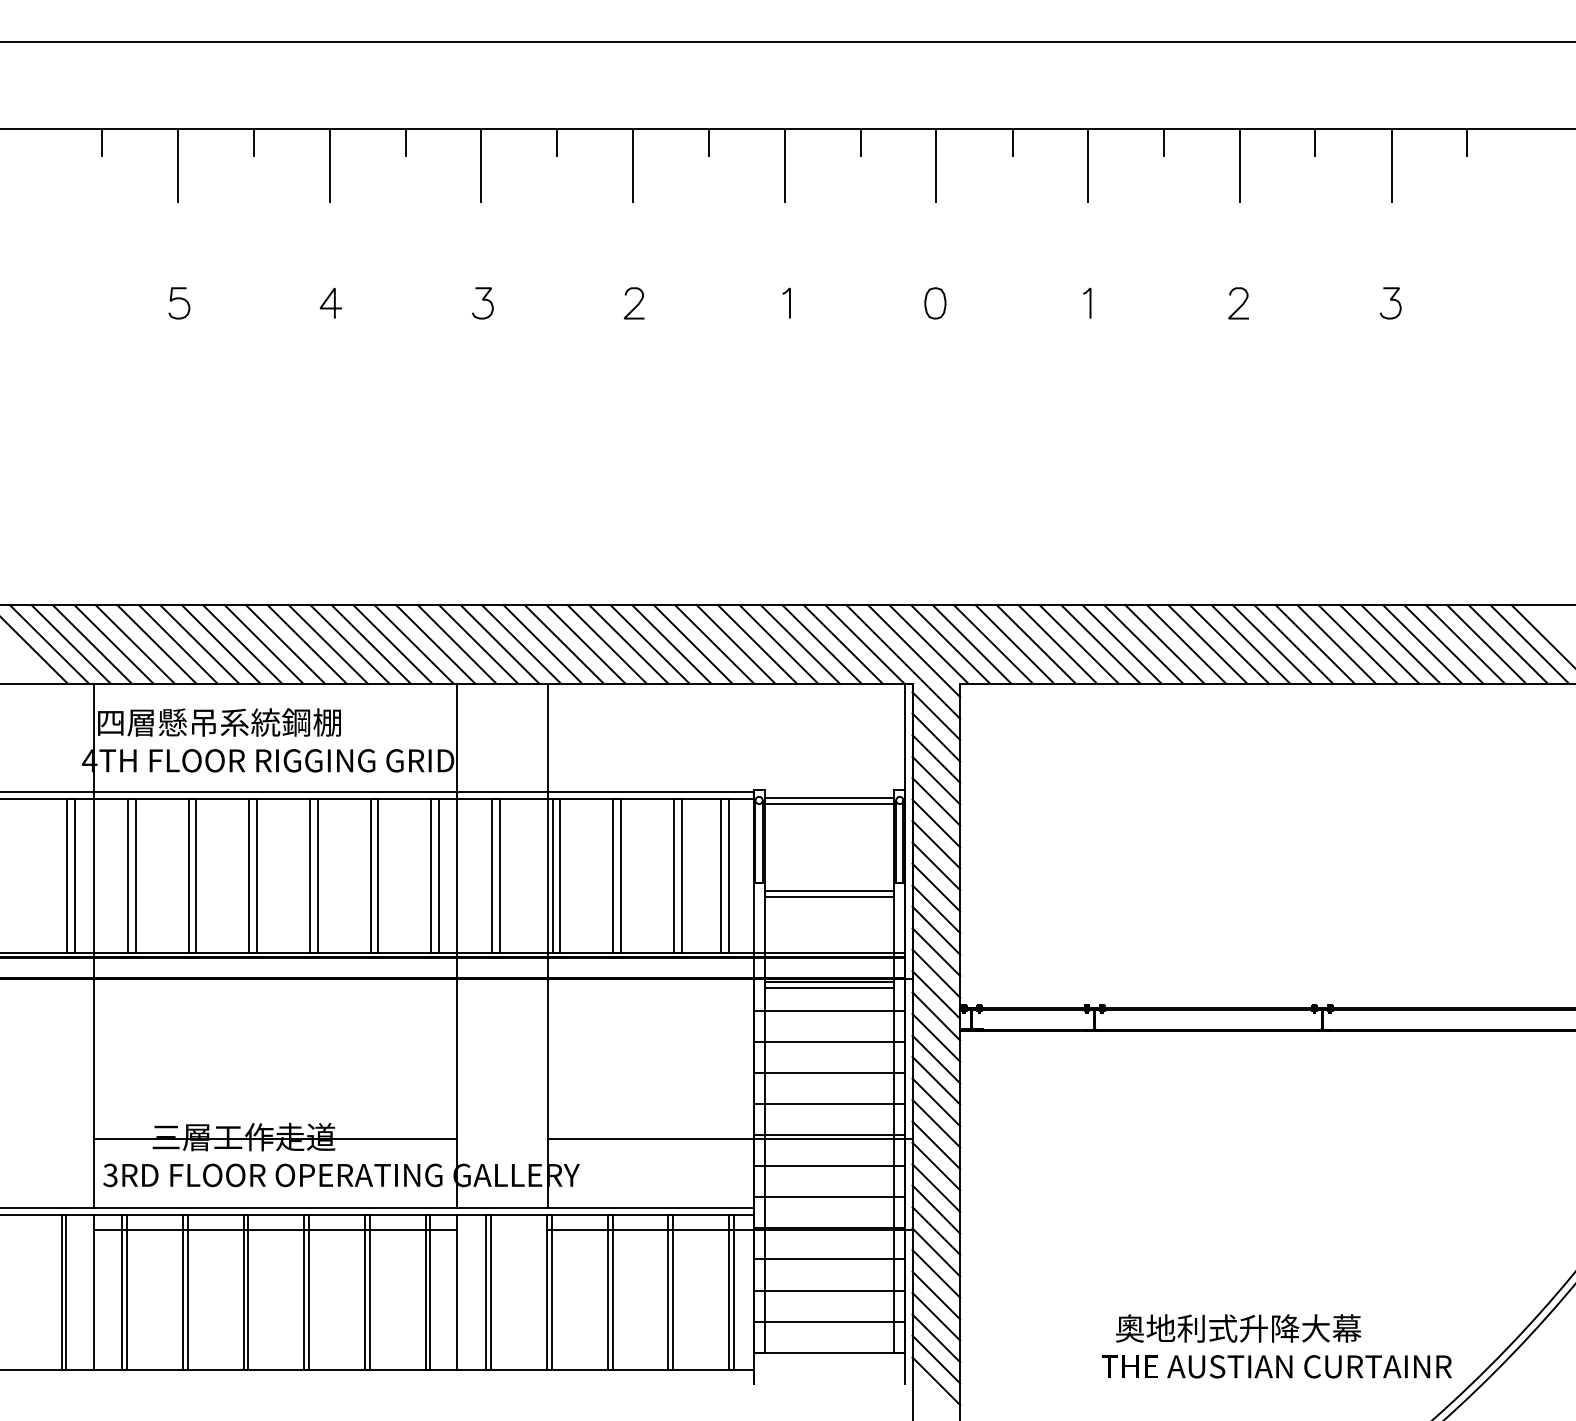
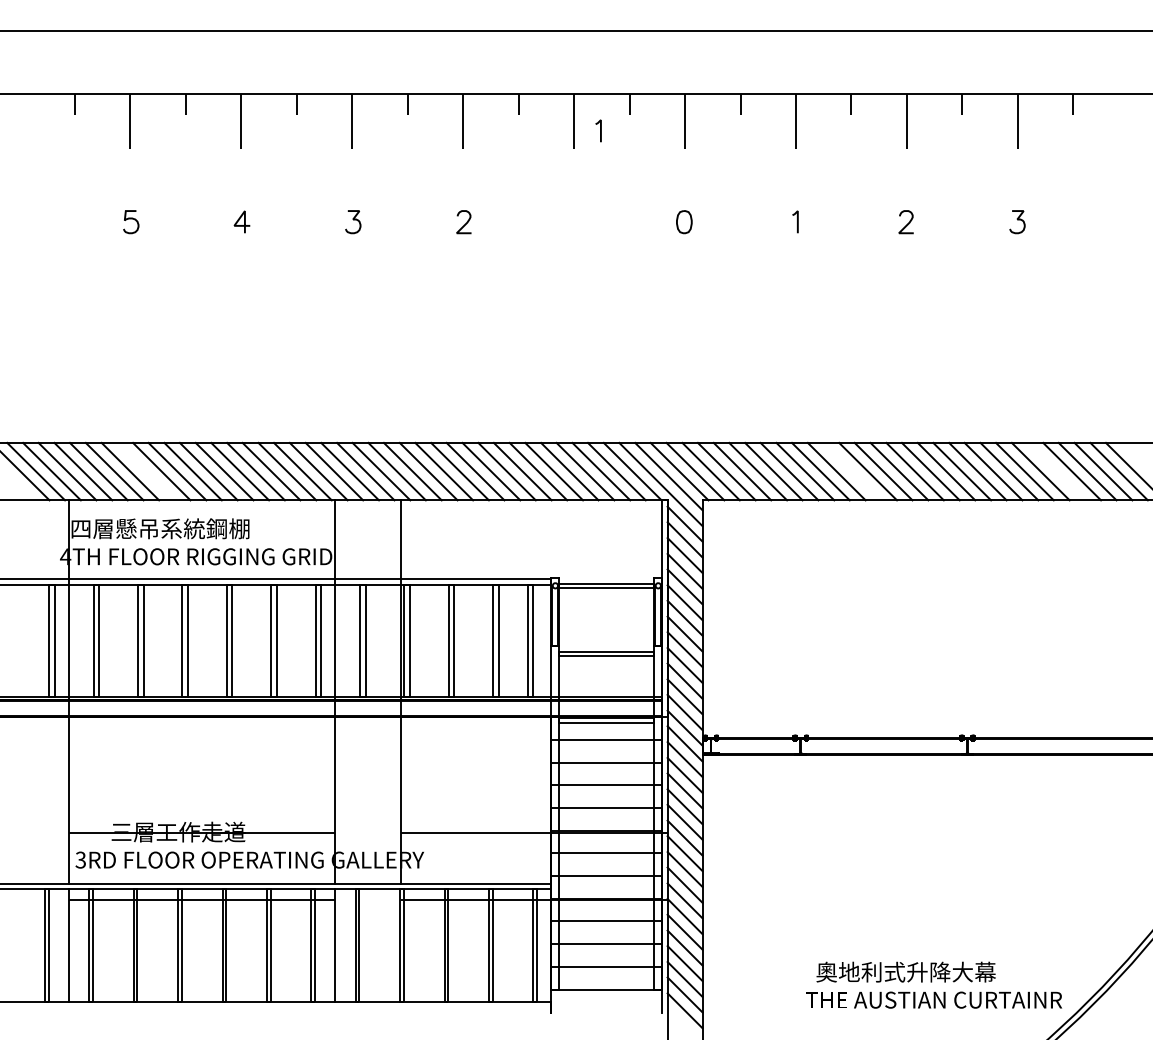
line: (789, 302) -> (600, 130), moved
line: (200, 644) -> (146, 471), removed
line: (1165, 644) -> (852, 471), removed
line: (1444, 644) -> (1056, 471), removed

